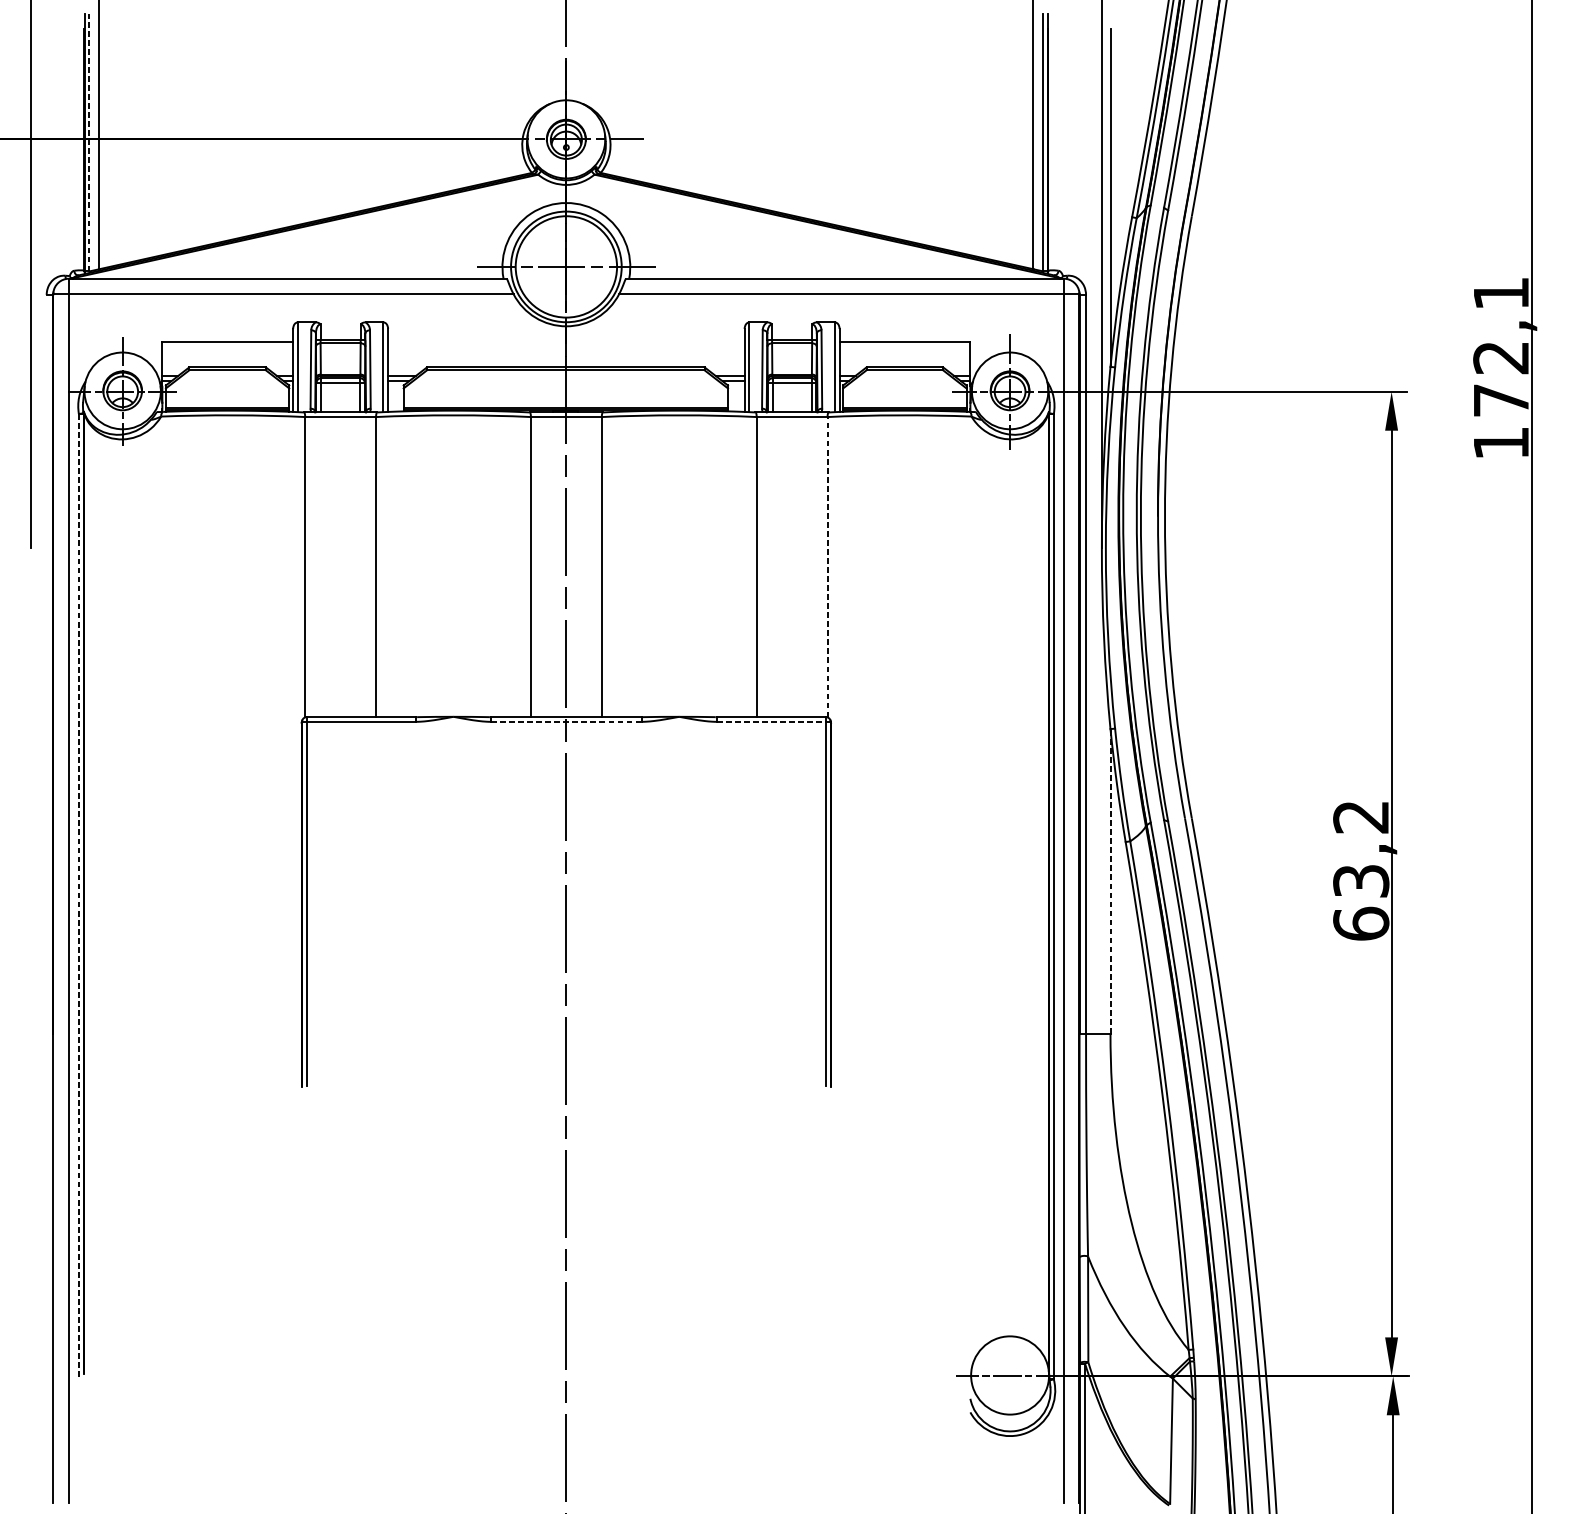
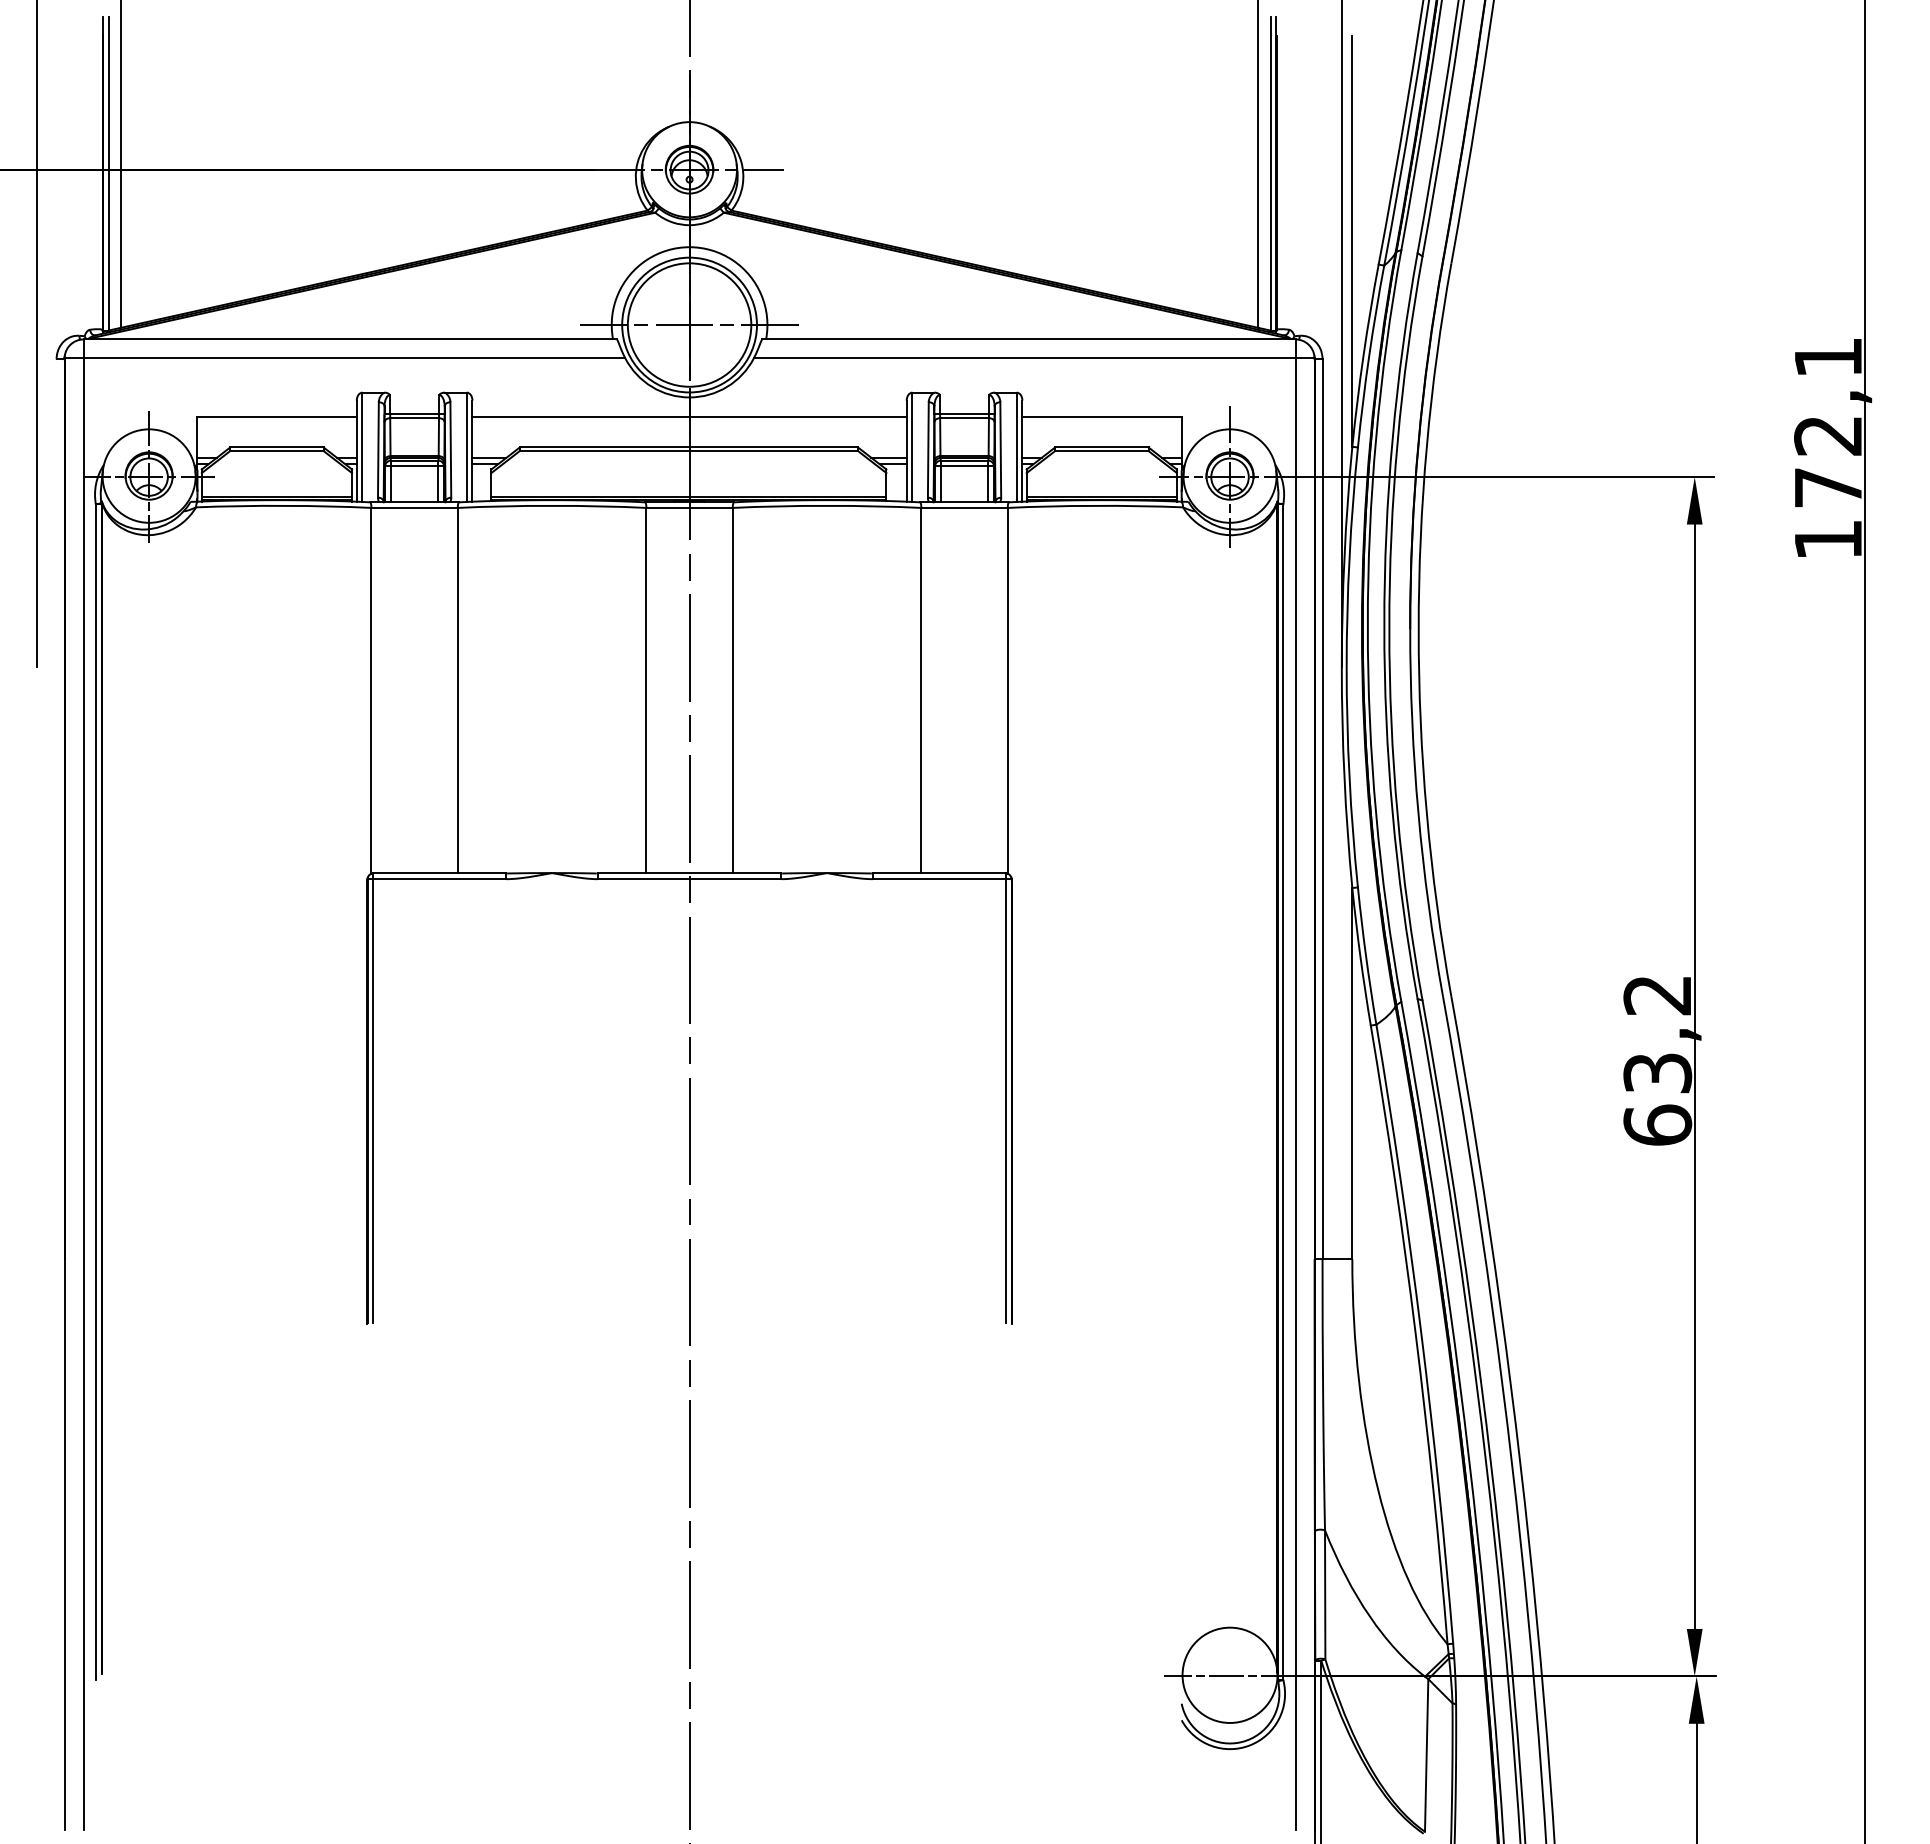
line: (89, 142) -> (108, 173), dashed -> solid
line: (566, 341) -> (689, 416), added
line: (827, 566) -> (1007, 690), dashed -> solid
line: (566, 722) -> (689, 879), dashed -> solid
line: (771, 722) -> (939, 879), dashed -> solid
line: (1110, 881) -> (1352, 1073), dashed -> solid
line: (78, 896) -> (95, 1092), dashed -> solid

